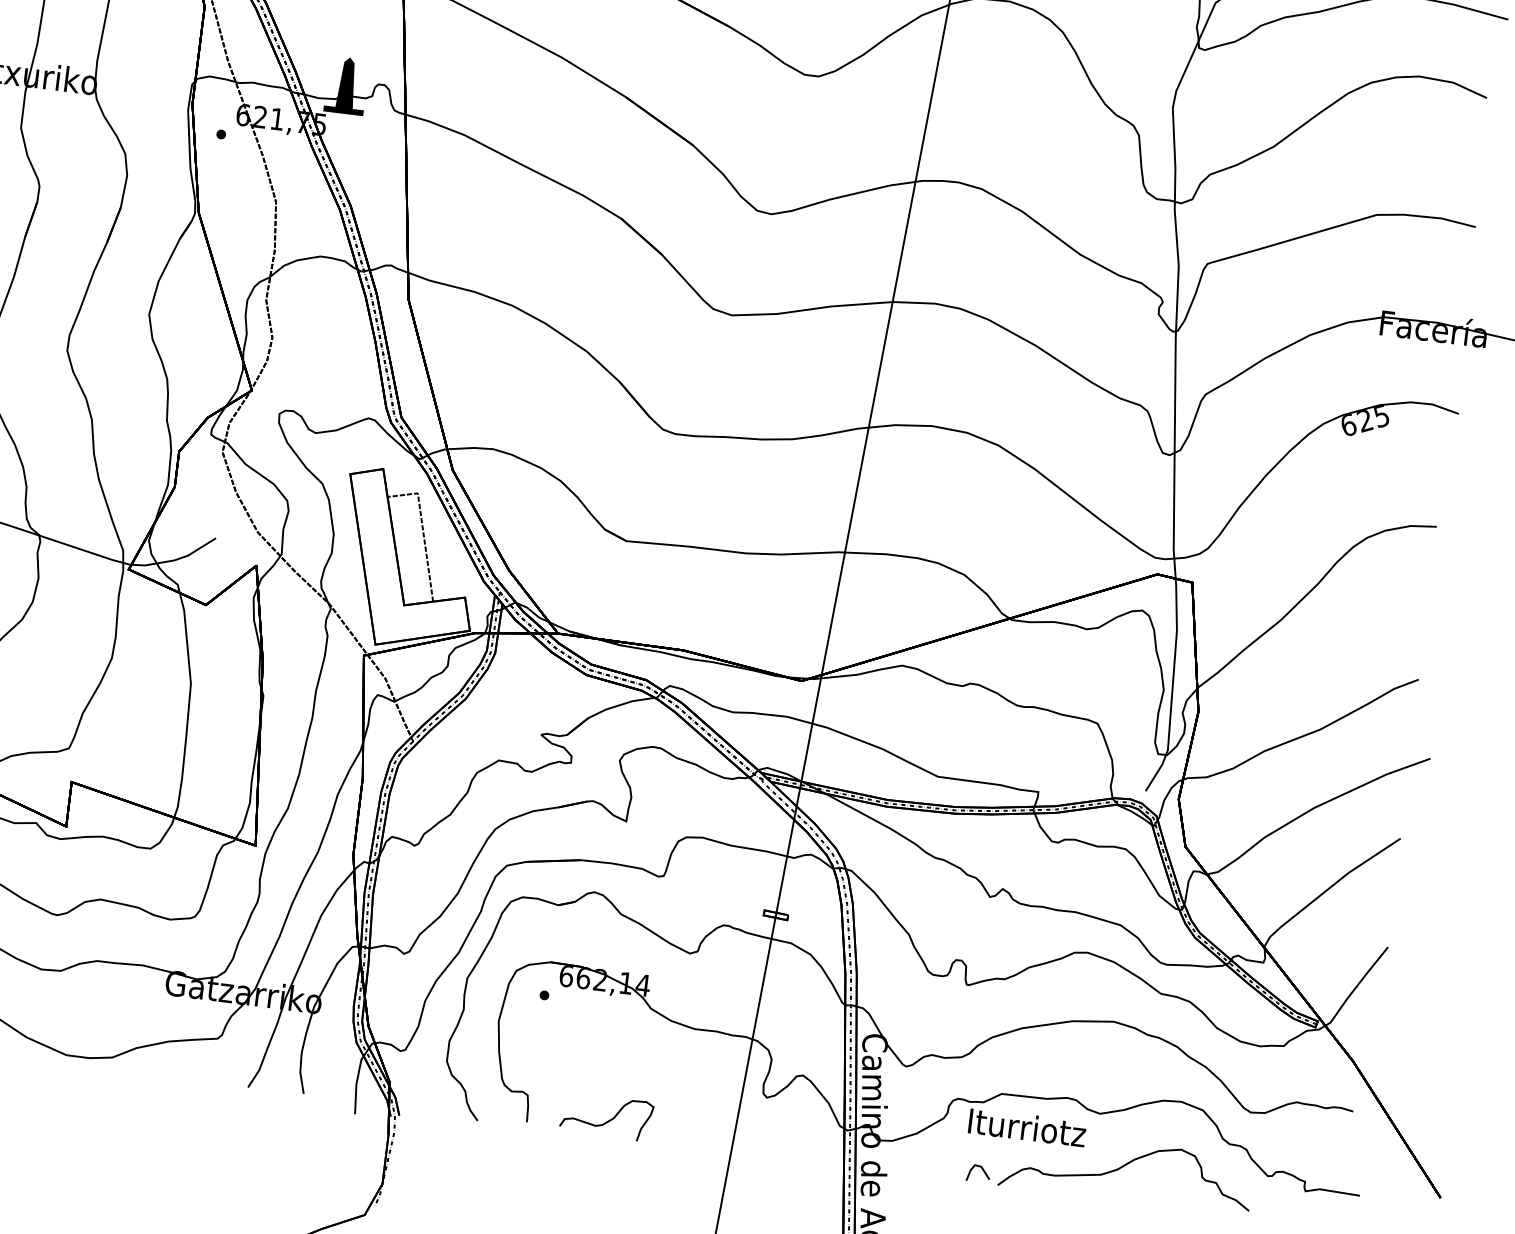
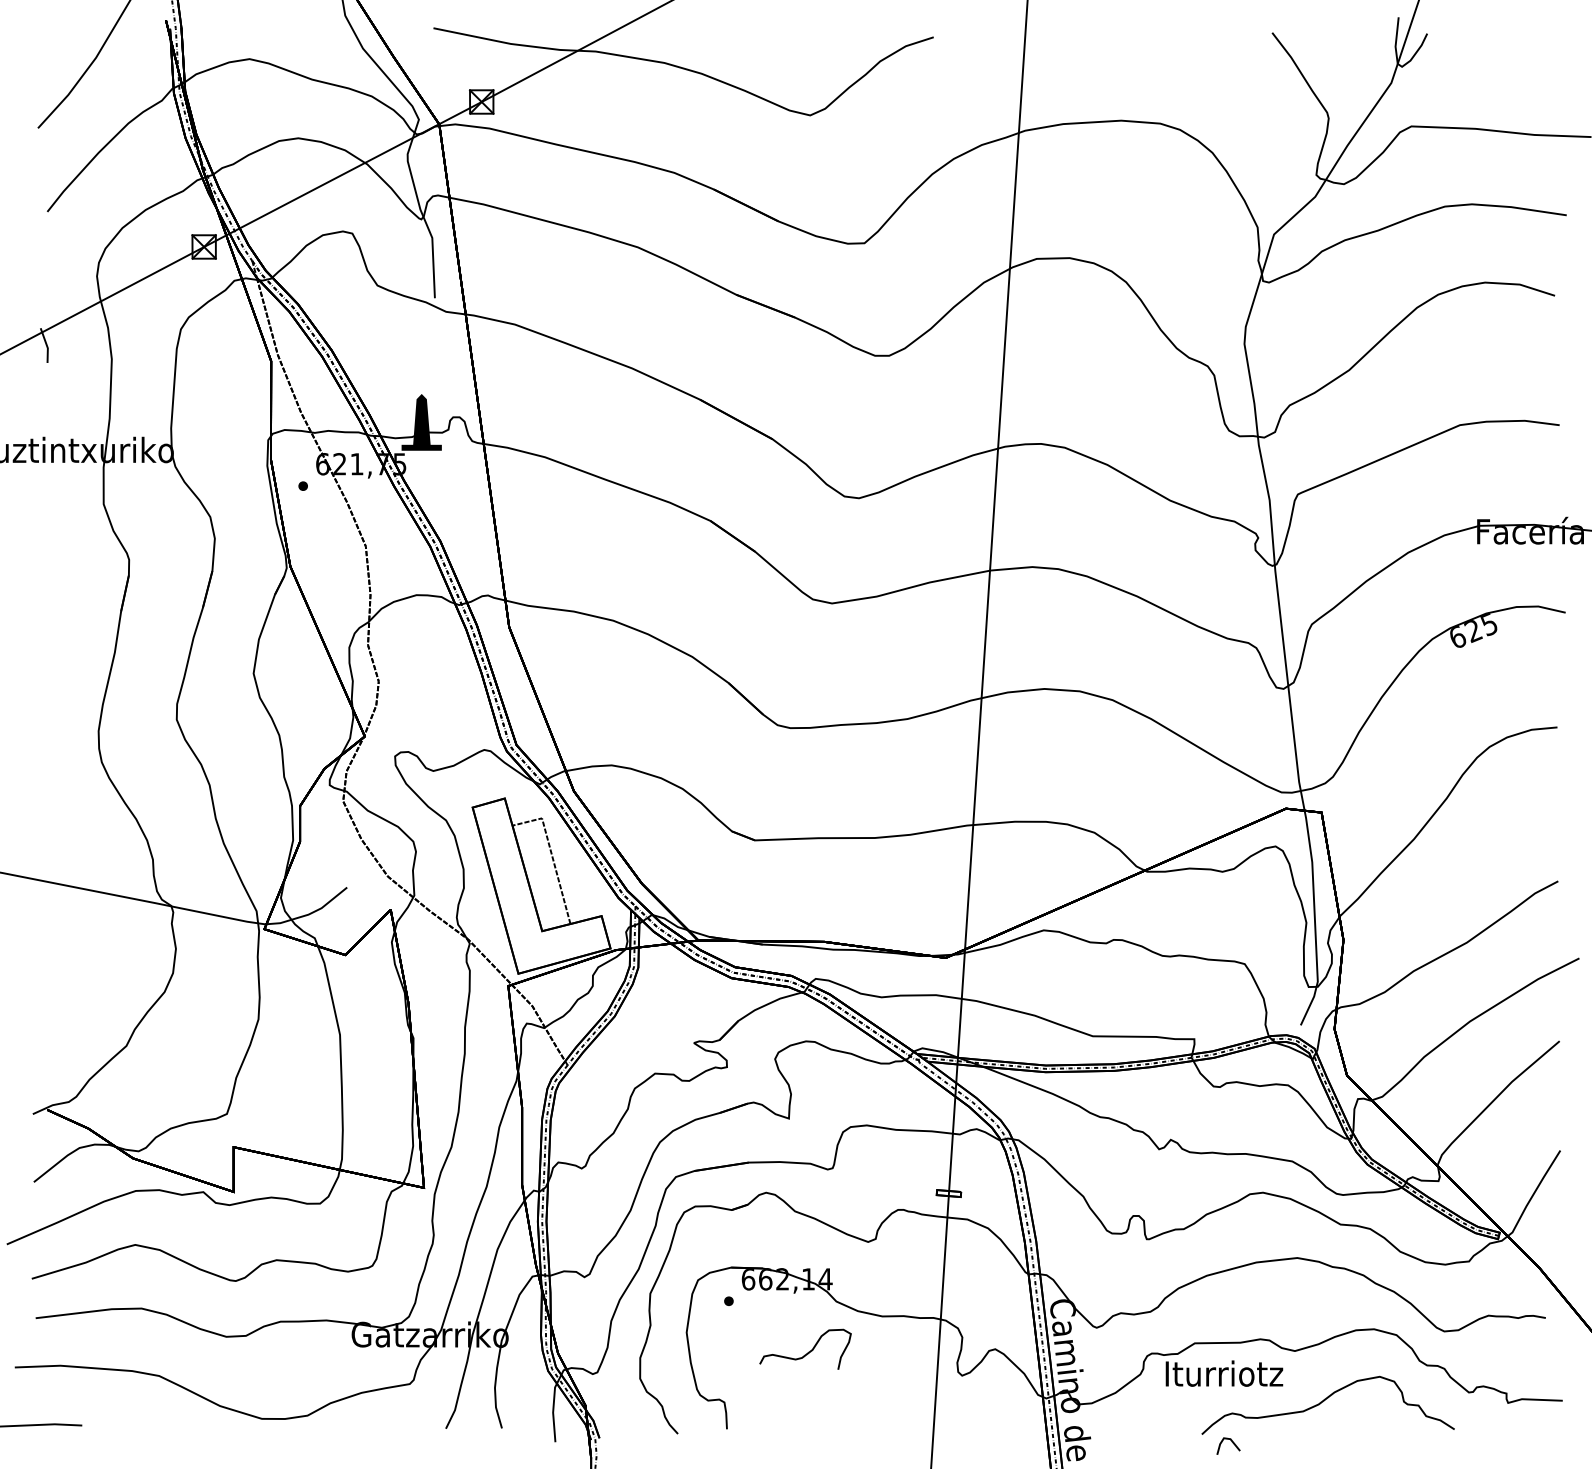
curve: (609, 1119) -> (808, 1351), moved
line: (982, 1171) -> (1232, 1443), moved

